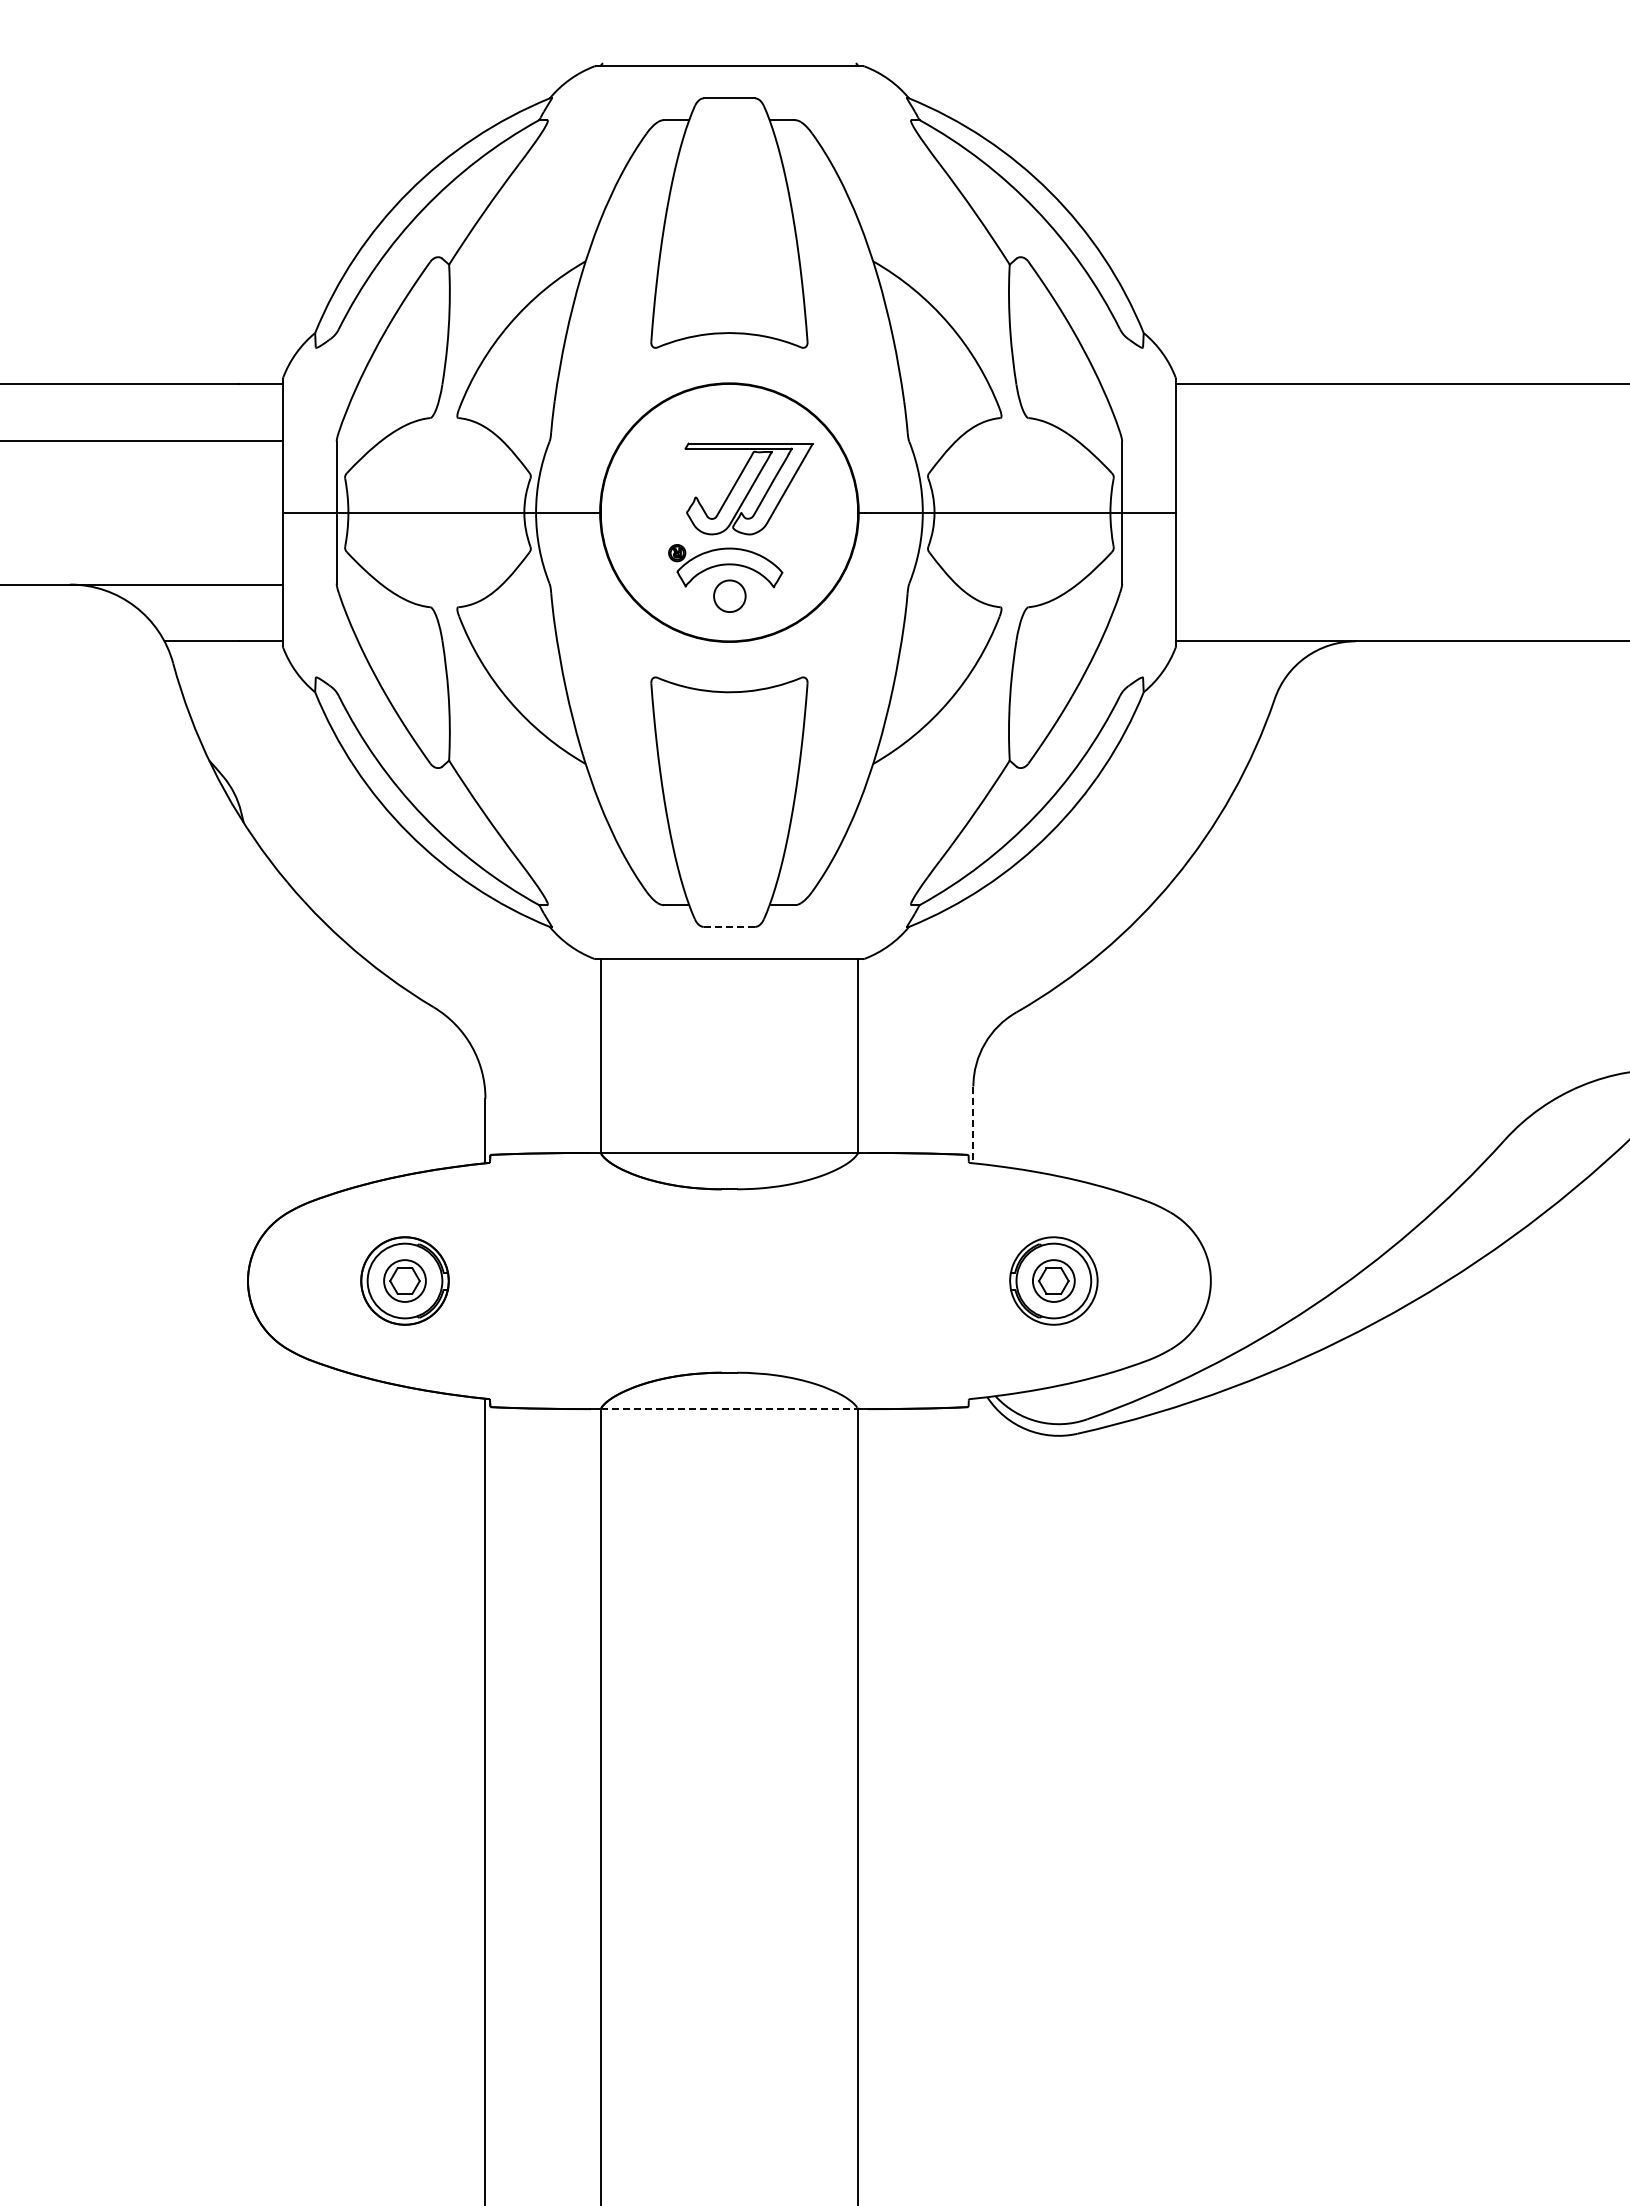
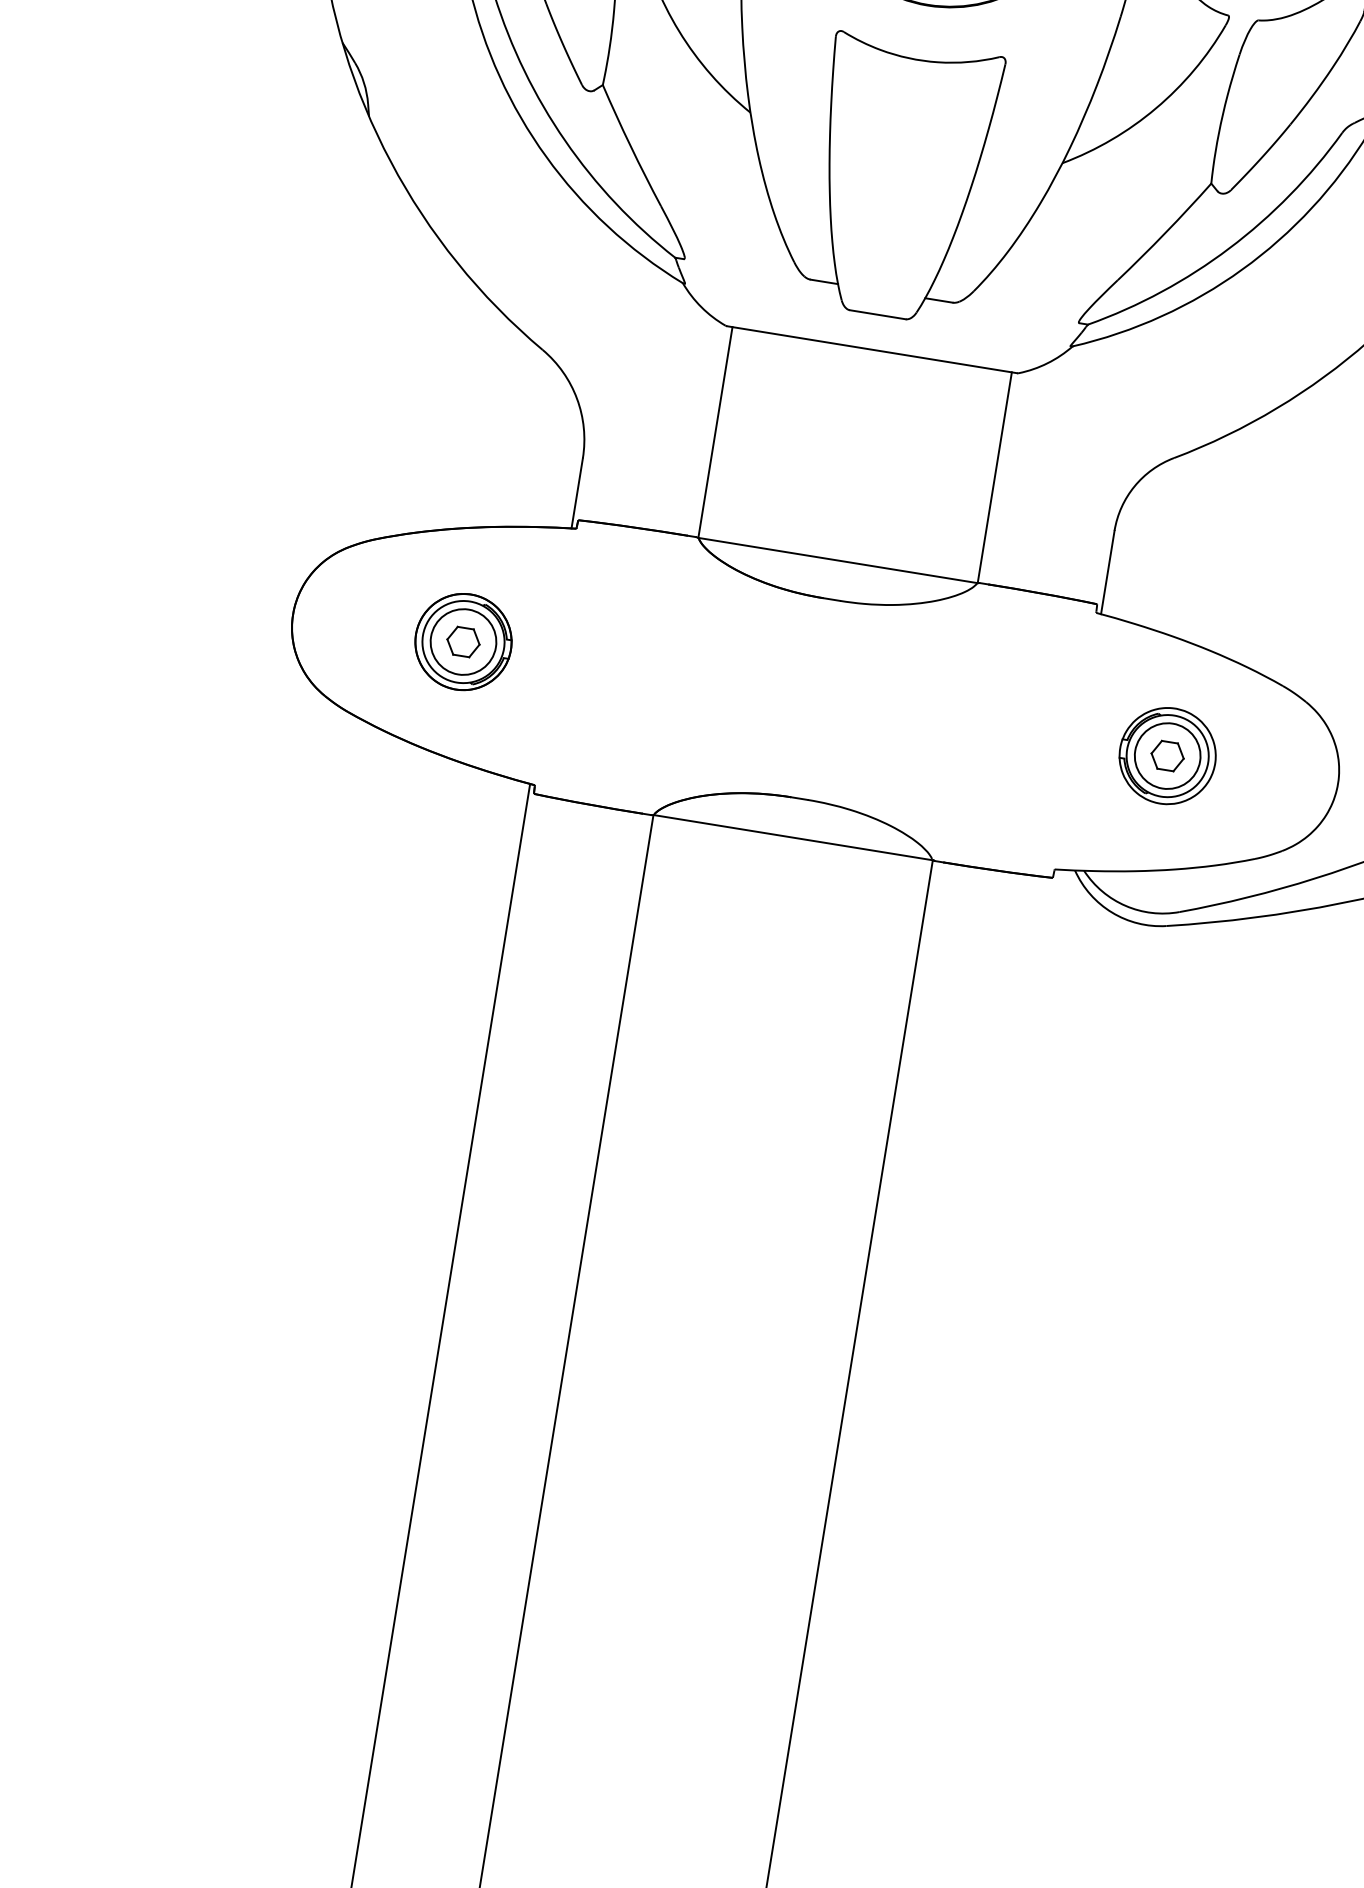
line: (729, 926) -> (877, 314), dashed -> solid
line: (973, 1125) -> (1107, 573), dashed -> solid
circle: (404, 1280) -> (463, 641), size x1.43
circle: (1053, 1280) -> (1167, 755), size x1.43
line: (729, 1408) -> (793, 837), dashed -> solid

